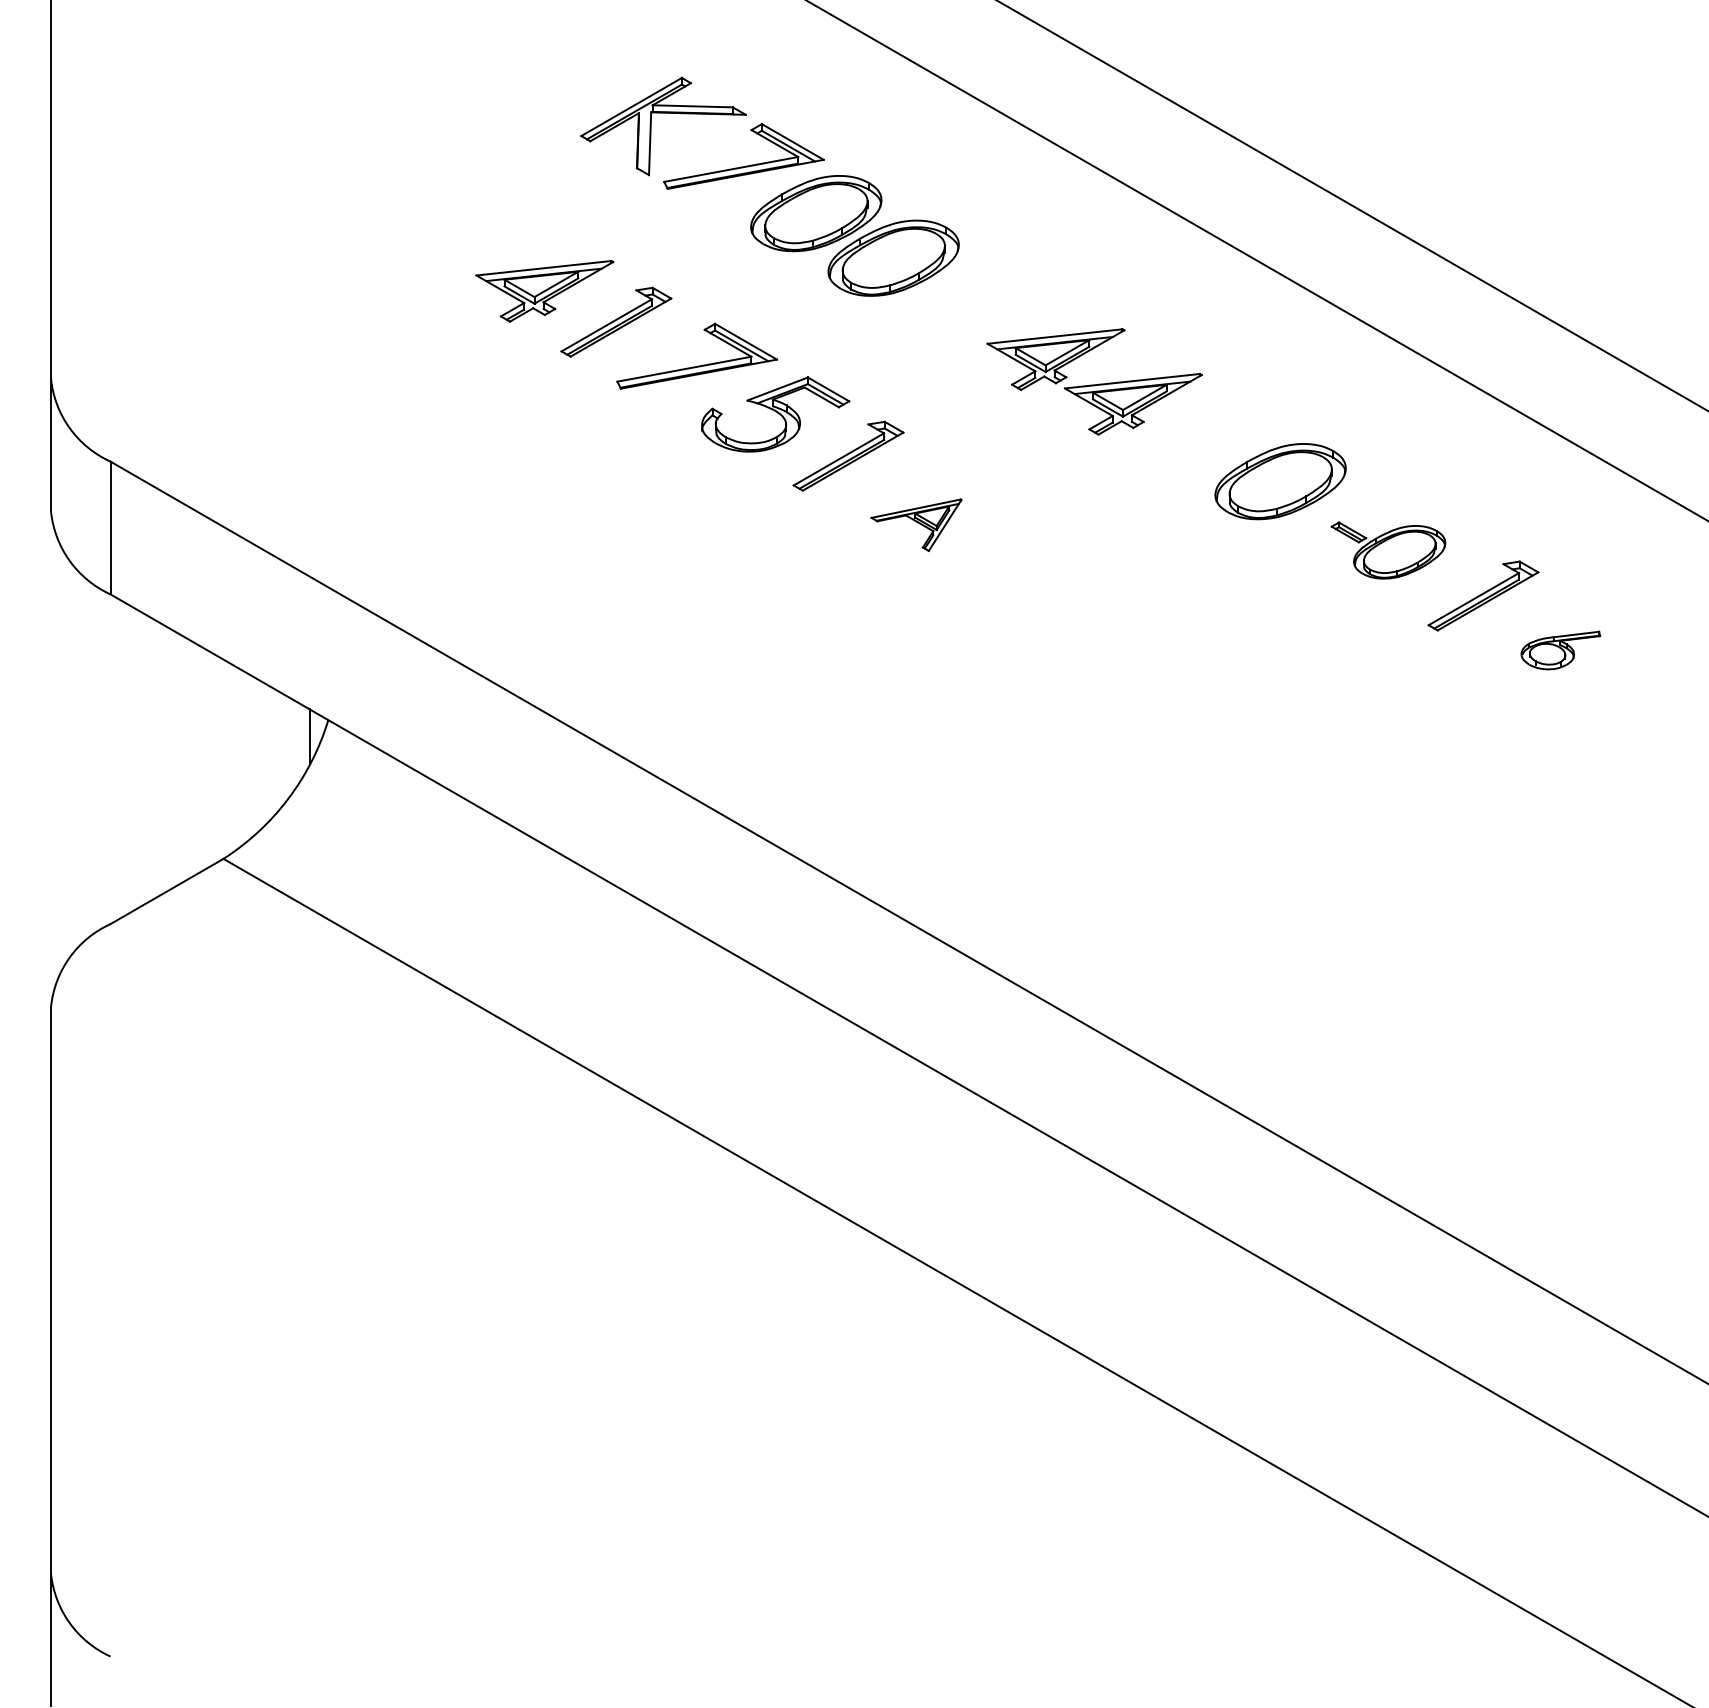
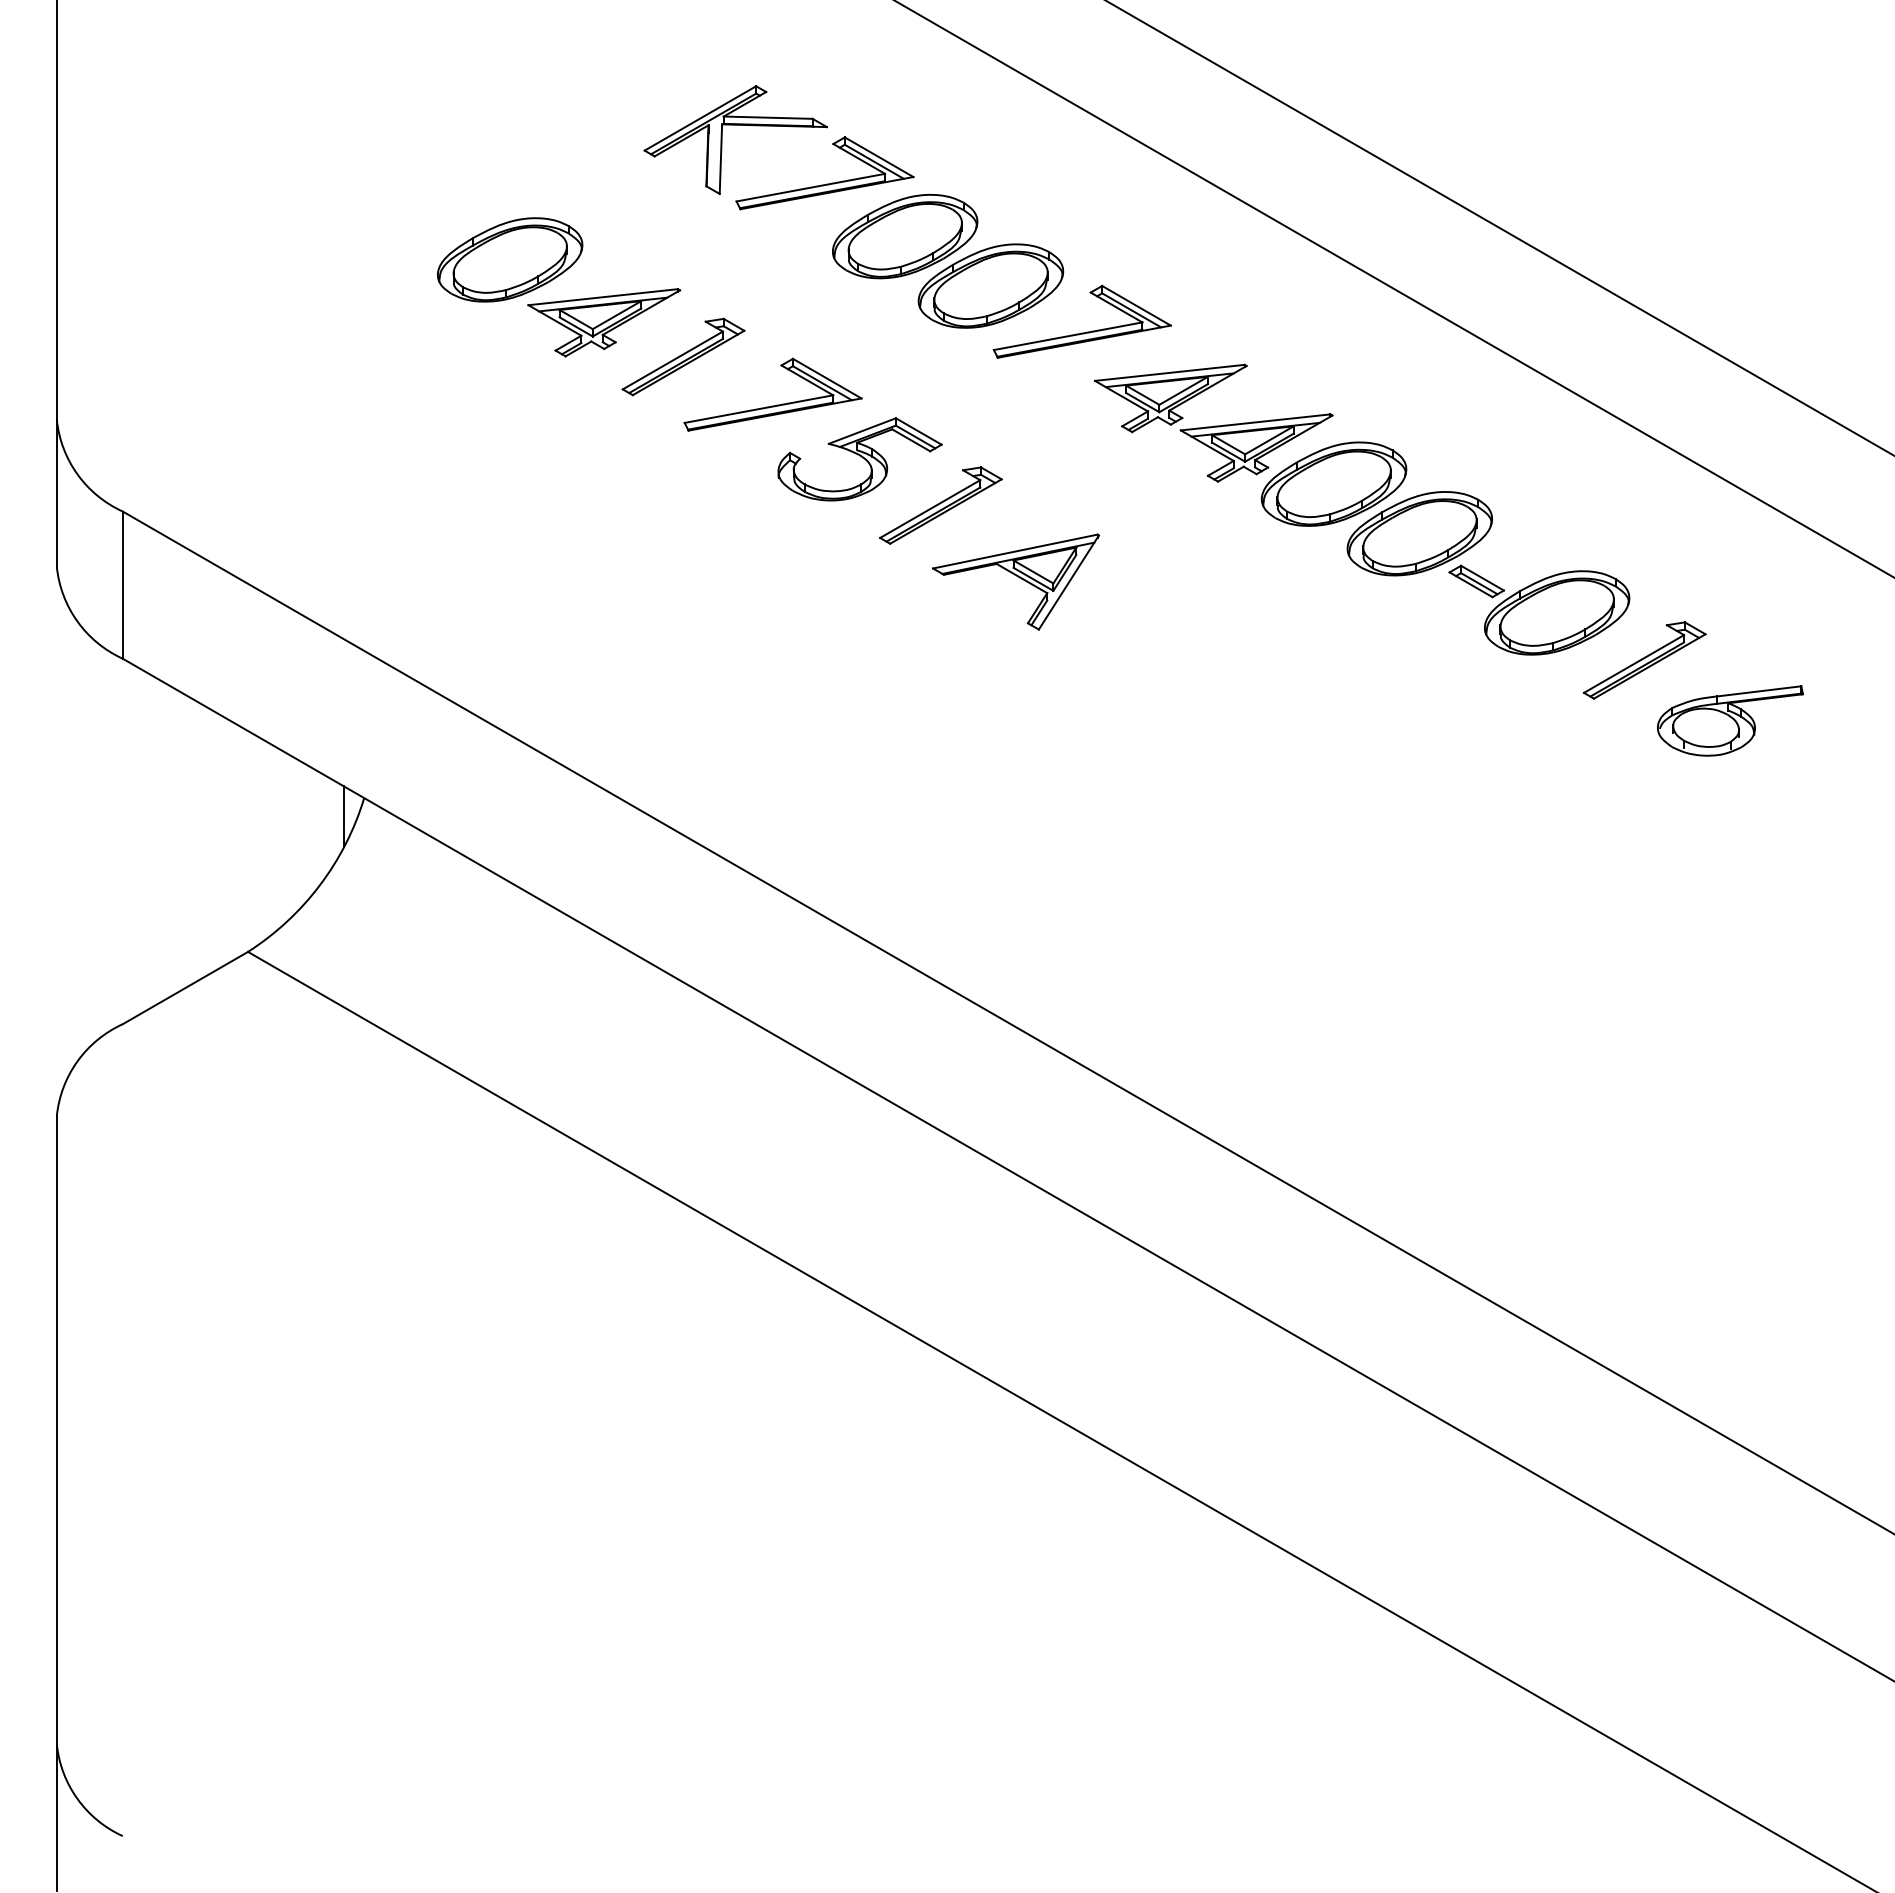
part: (460, 234) -> (510, 259), added
part: (975, 300) -> (1081, 332), added
part: (1202, 436) -> (1333, 483), added
part: (916, 524) -> (1016, 581), size x1.67
part: (1388, 549) -> (1539, 609), size x1.43
part: (1560, 650) -> (1730, 720), size x1.67

